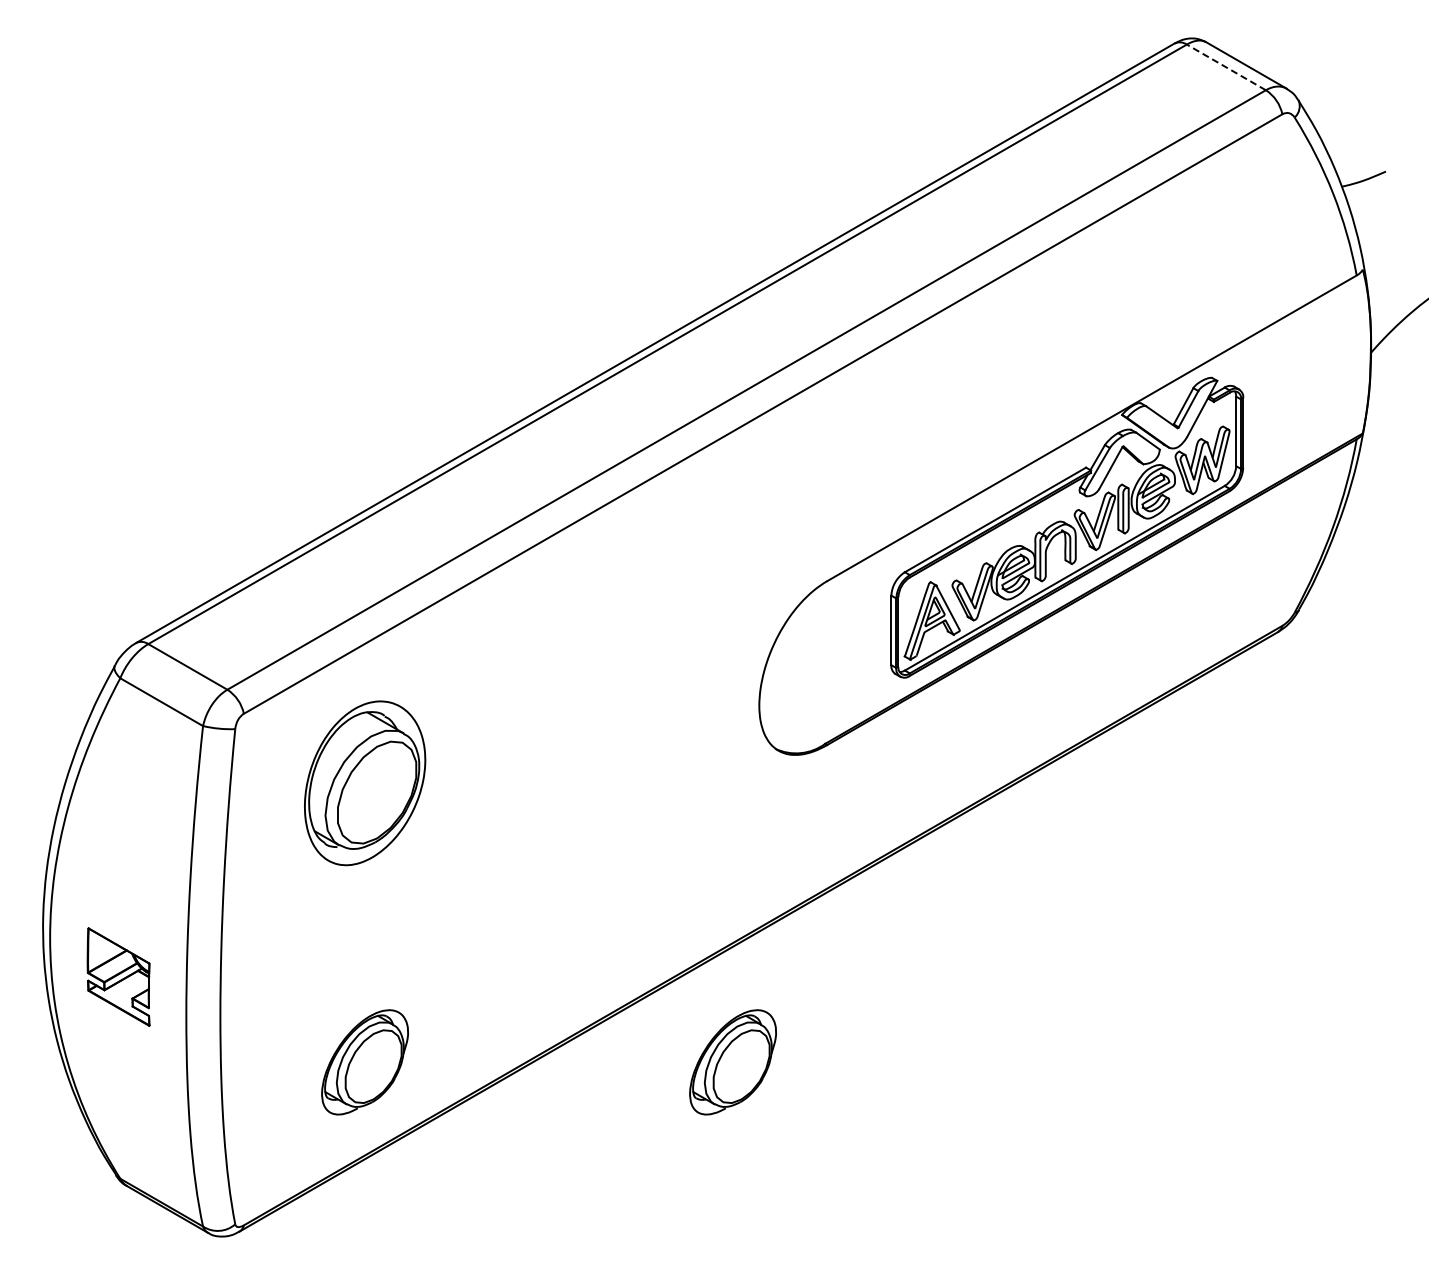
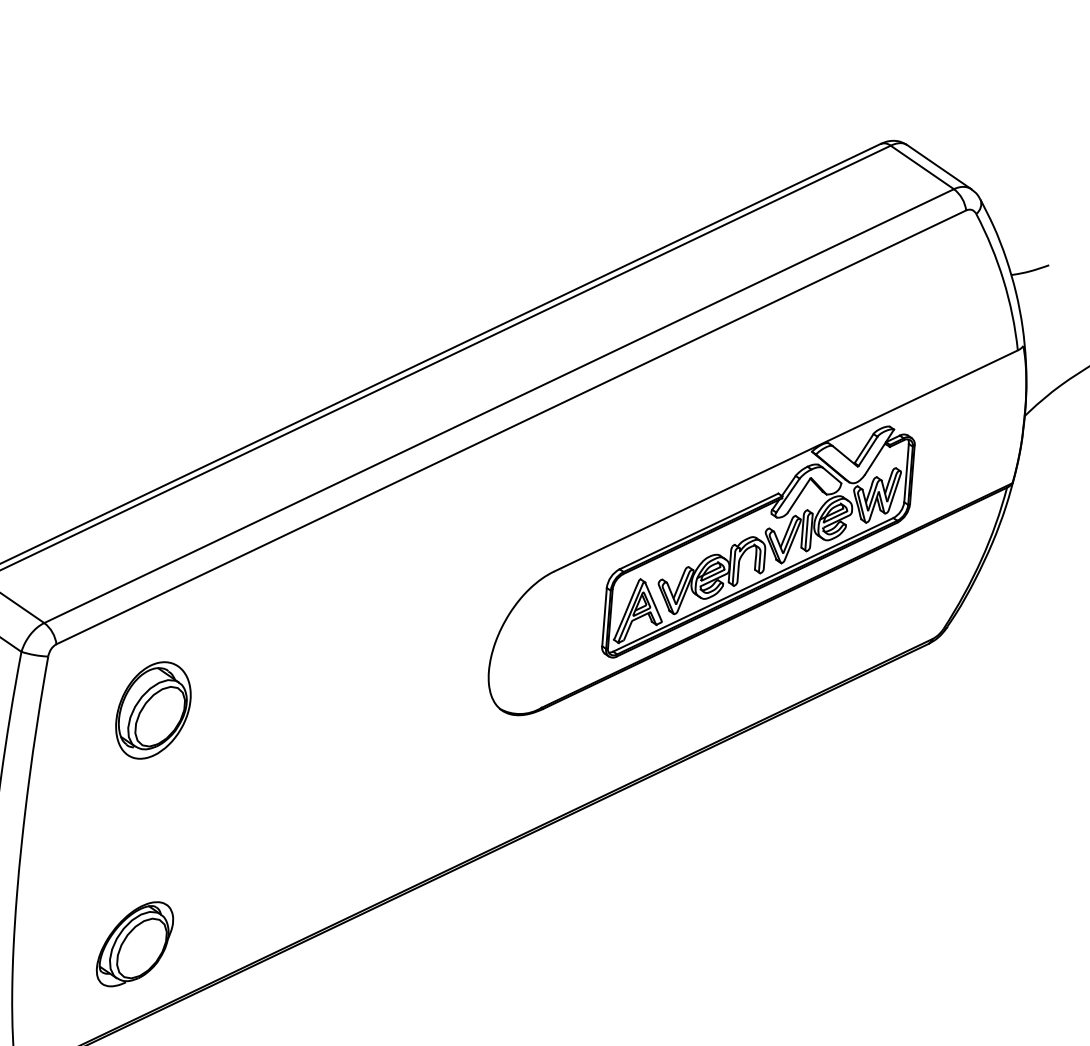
line: (1226, 67) -> (922, 167), dashed -> solid
part: (364, 783) -> (152, 710), size x0.71
part: (732, 1062) -> (442, 968), removed

